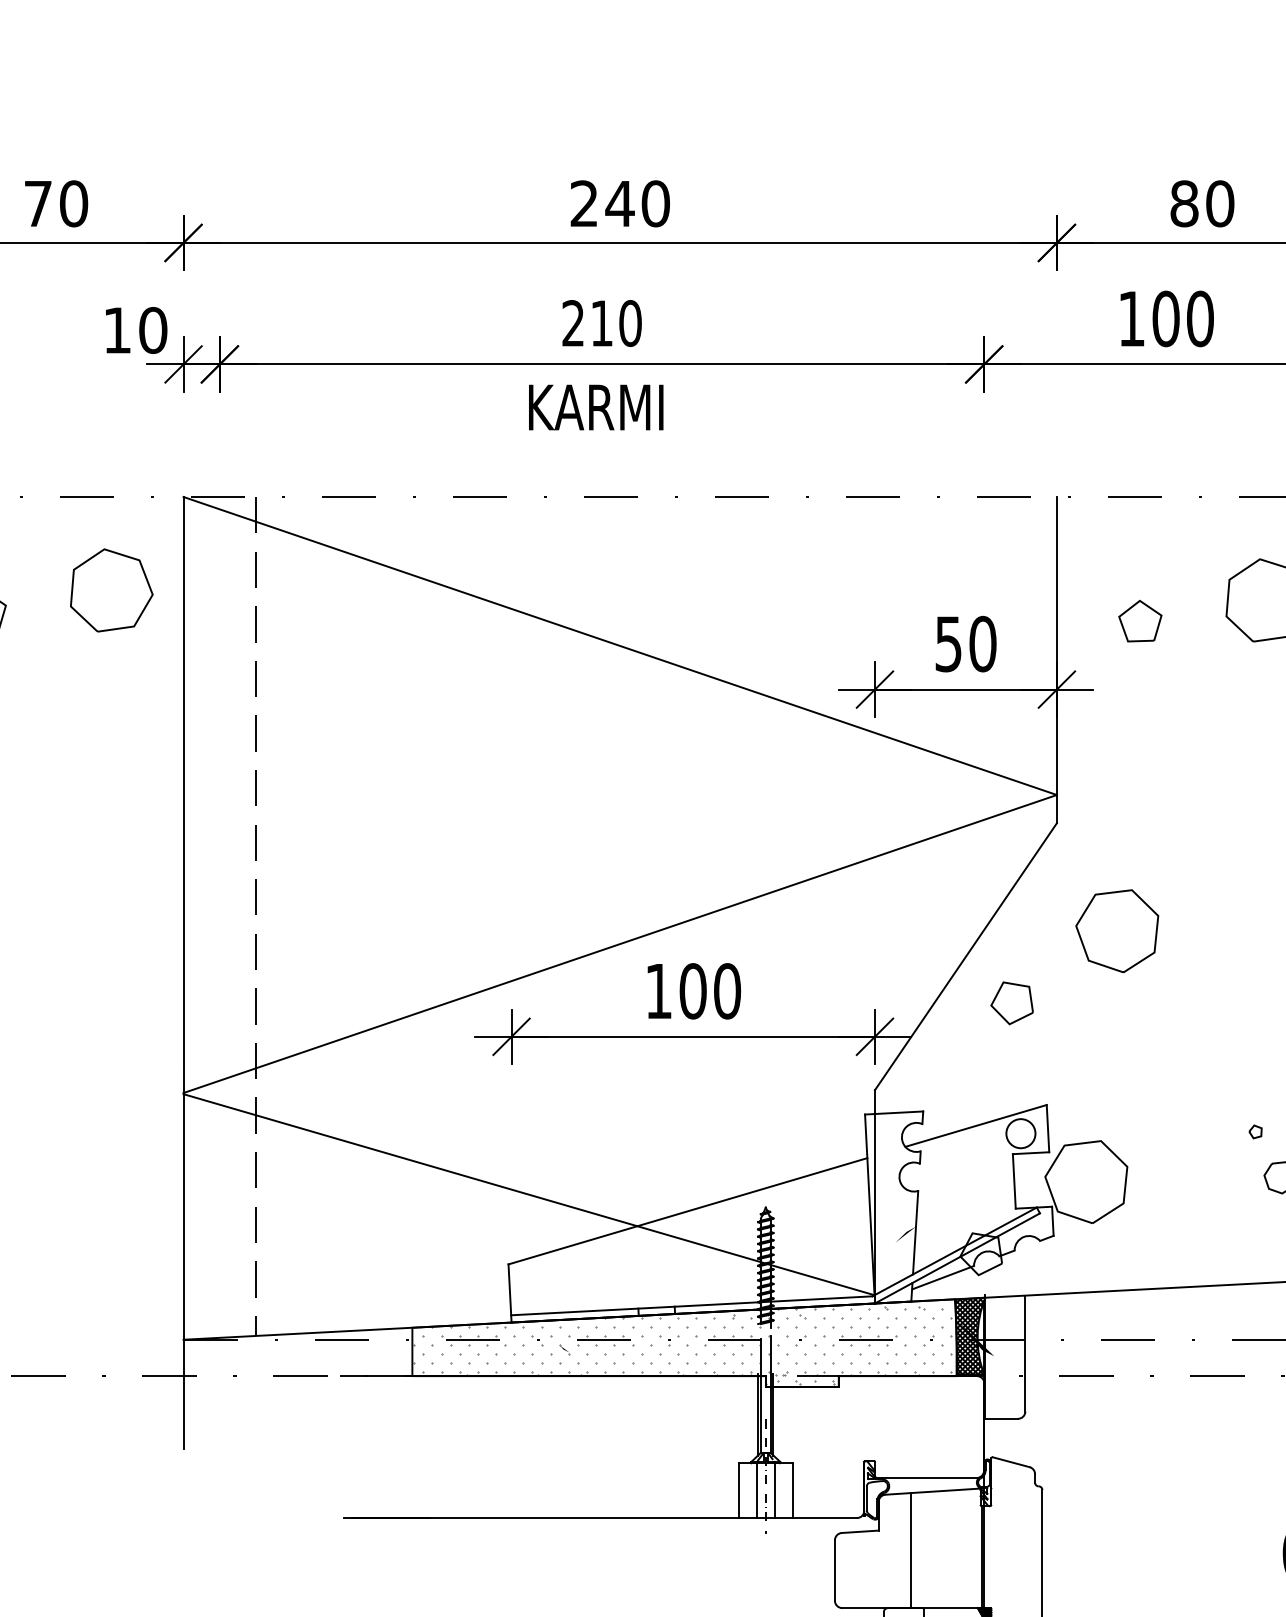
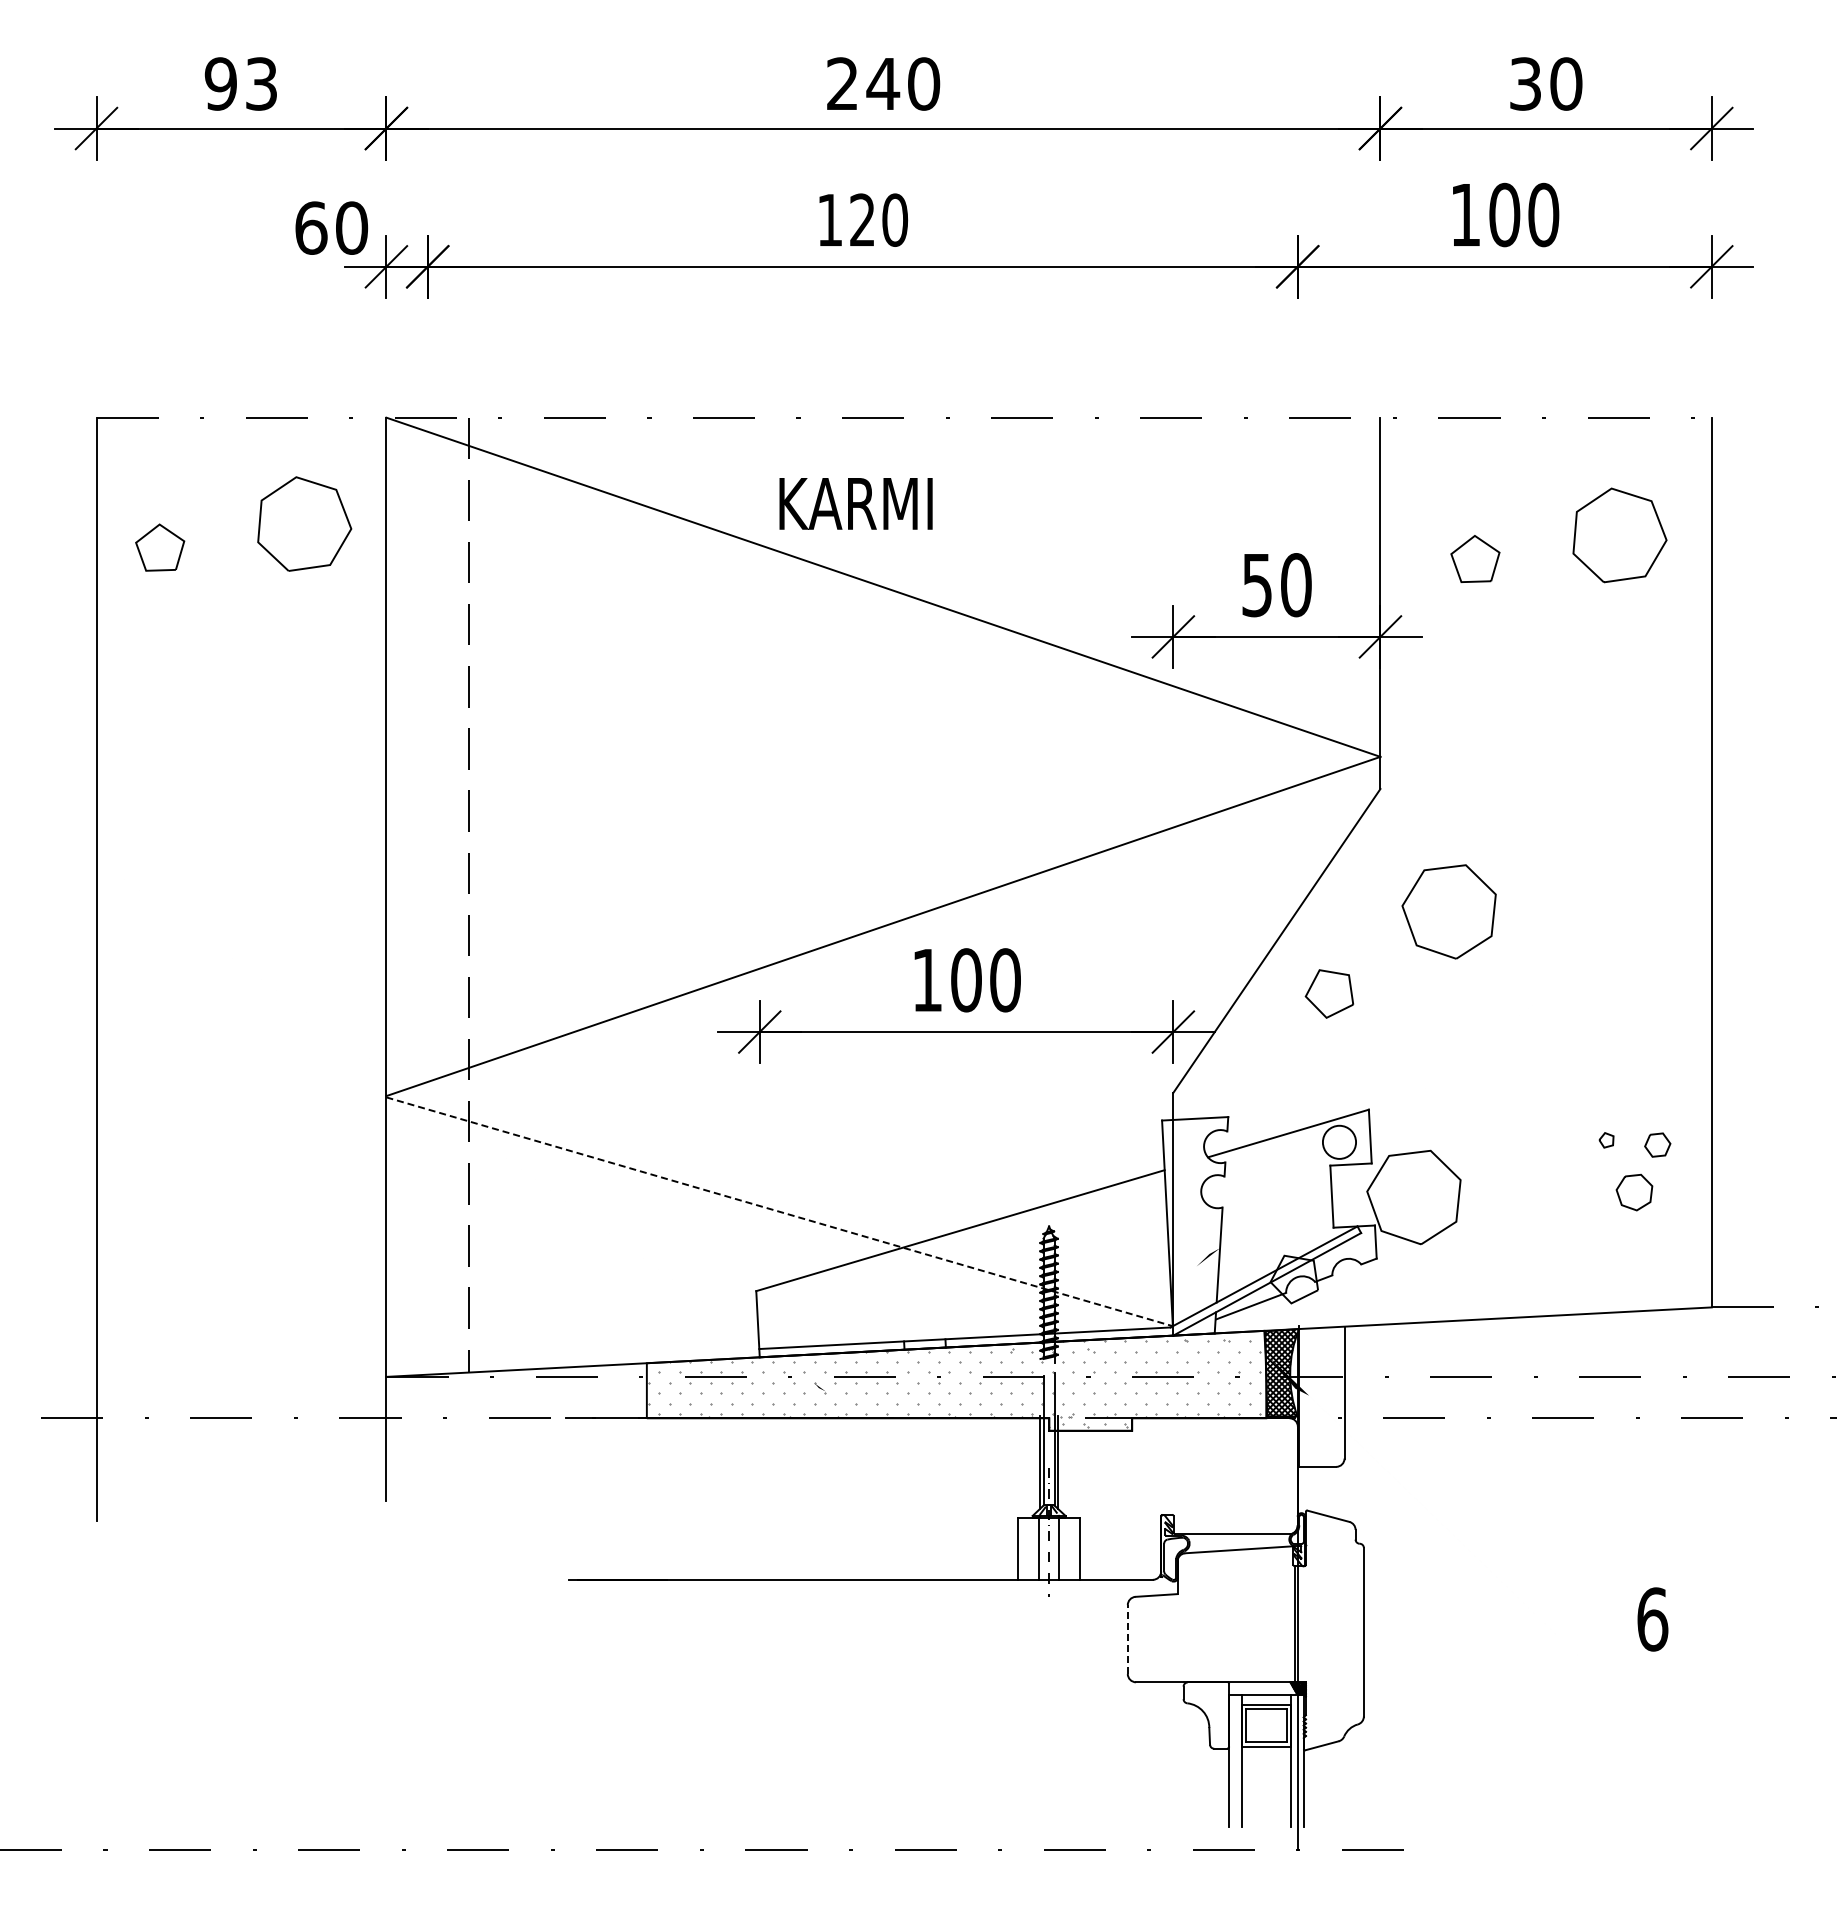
text: (55, 203) -> (240, 83), 70 -> 93
text: (1184, 203) -> (1525, 83), 80 -> 30
text: (586, 322) -> (845, 219), 210 -> 120
text: (117, 329) -> (311, 227), 10 -> 60
text: (595, 407) -> (855, 503), moved
line: (528, 1194) -> (779, 1211), solid -> dashed
line: (911, 1550) -> (1214, 1616), removed
line: (834, 1570) -> (1127, 1639), solid -> dashed

